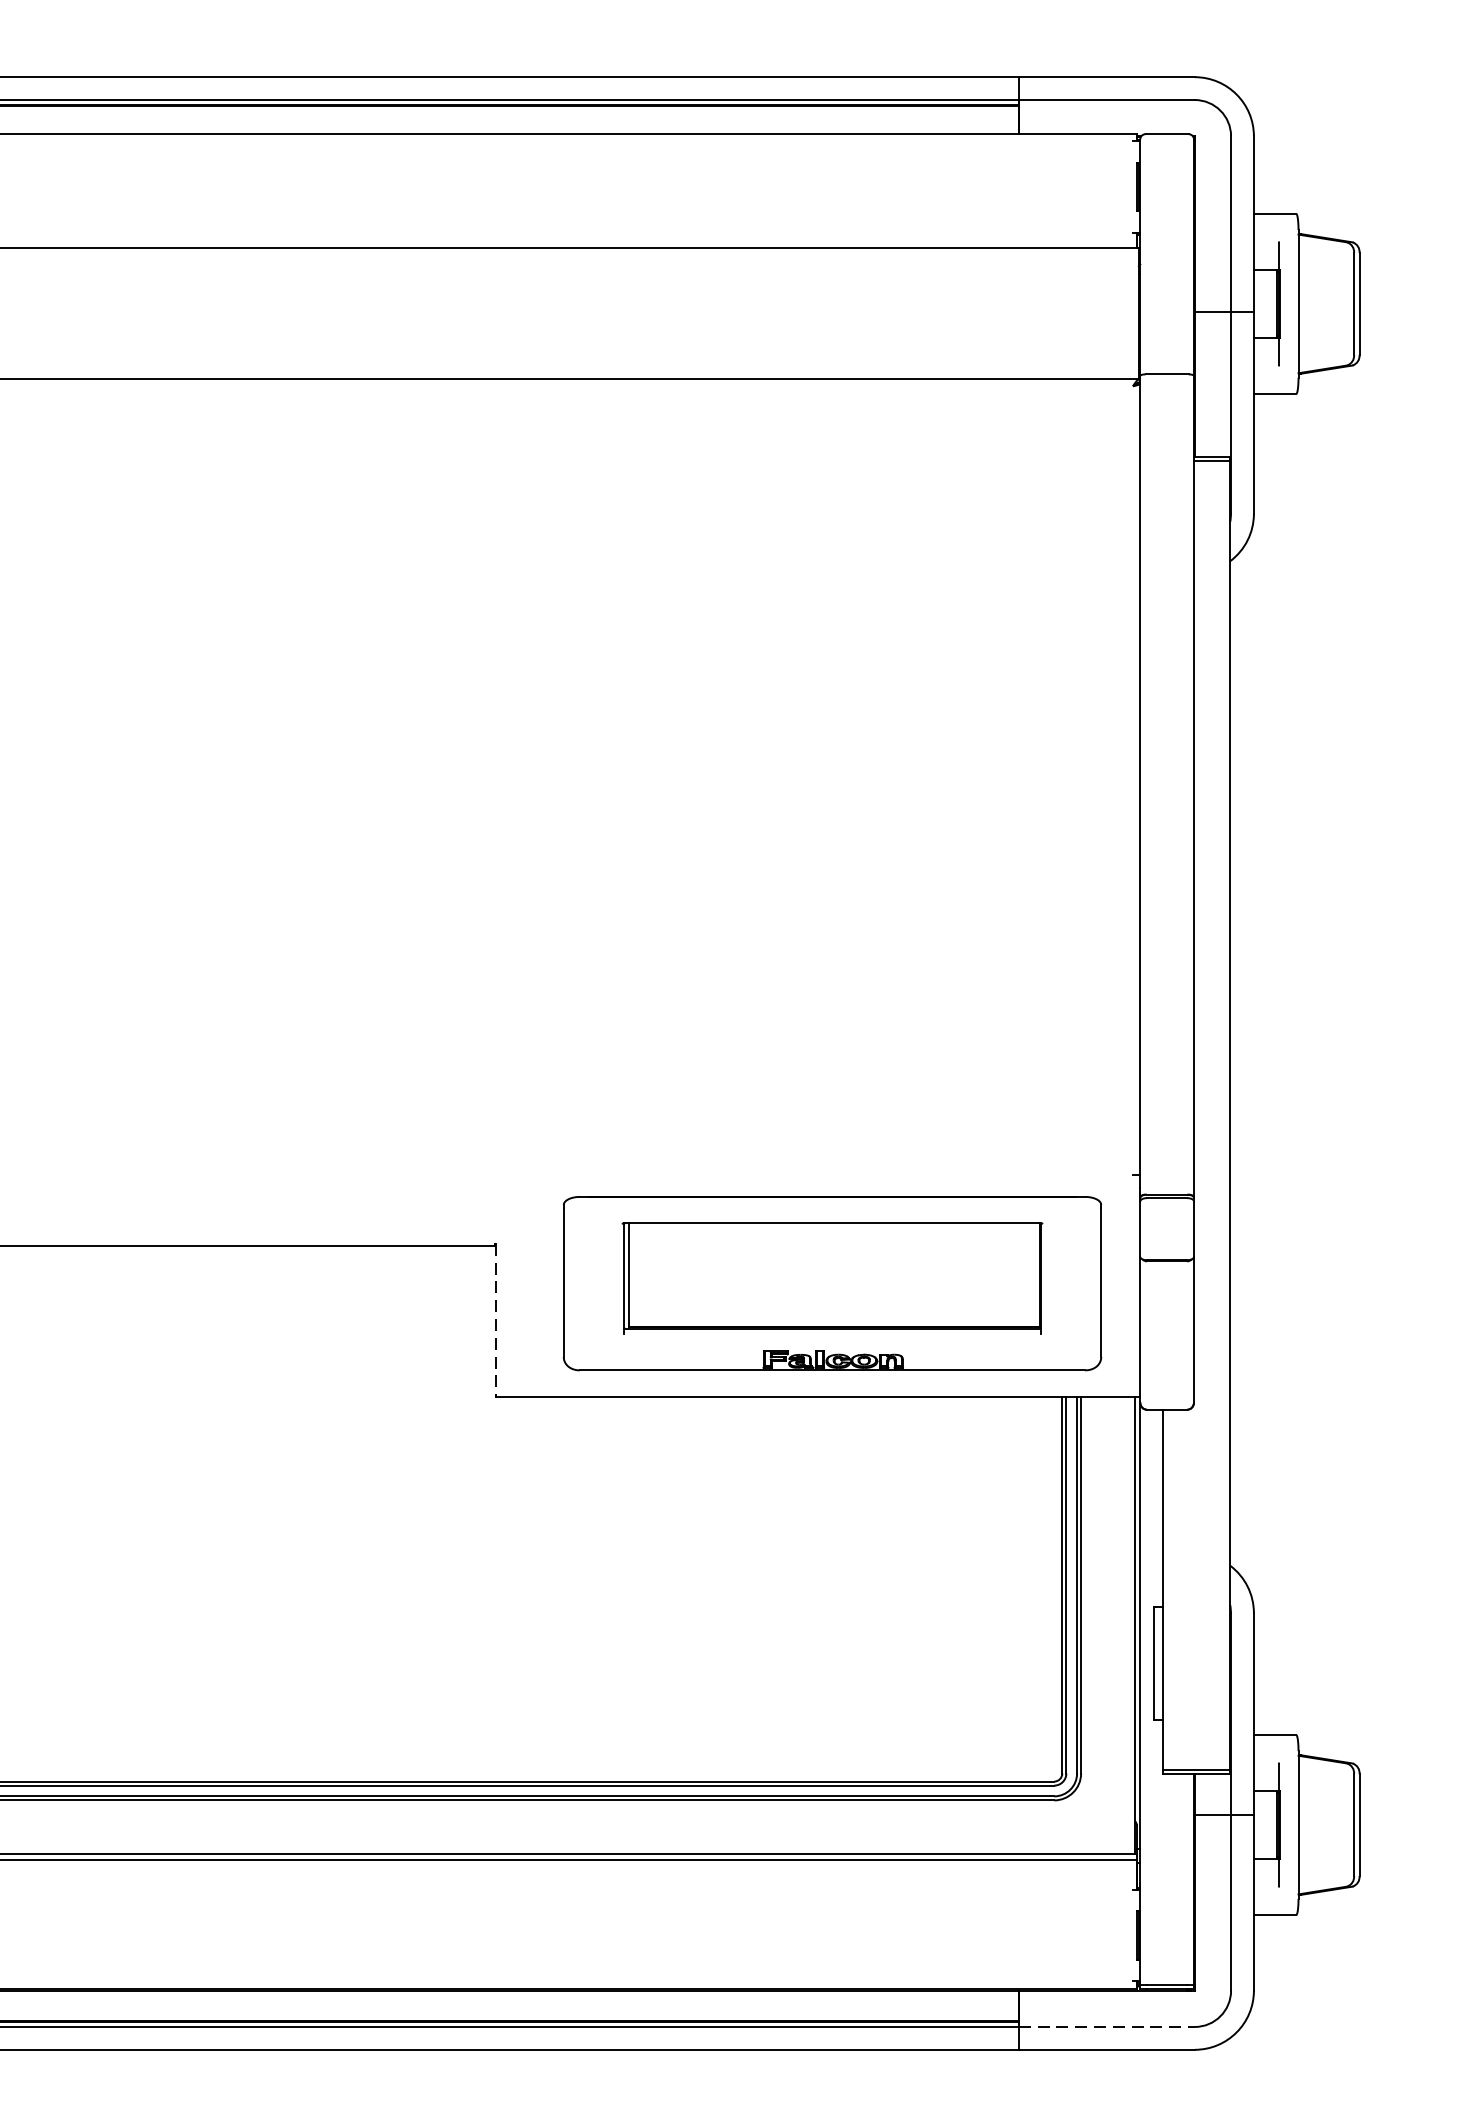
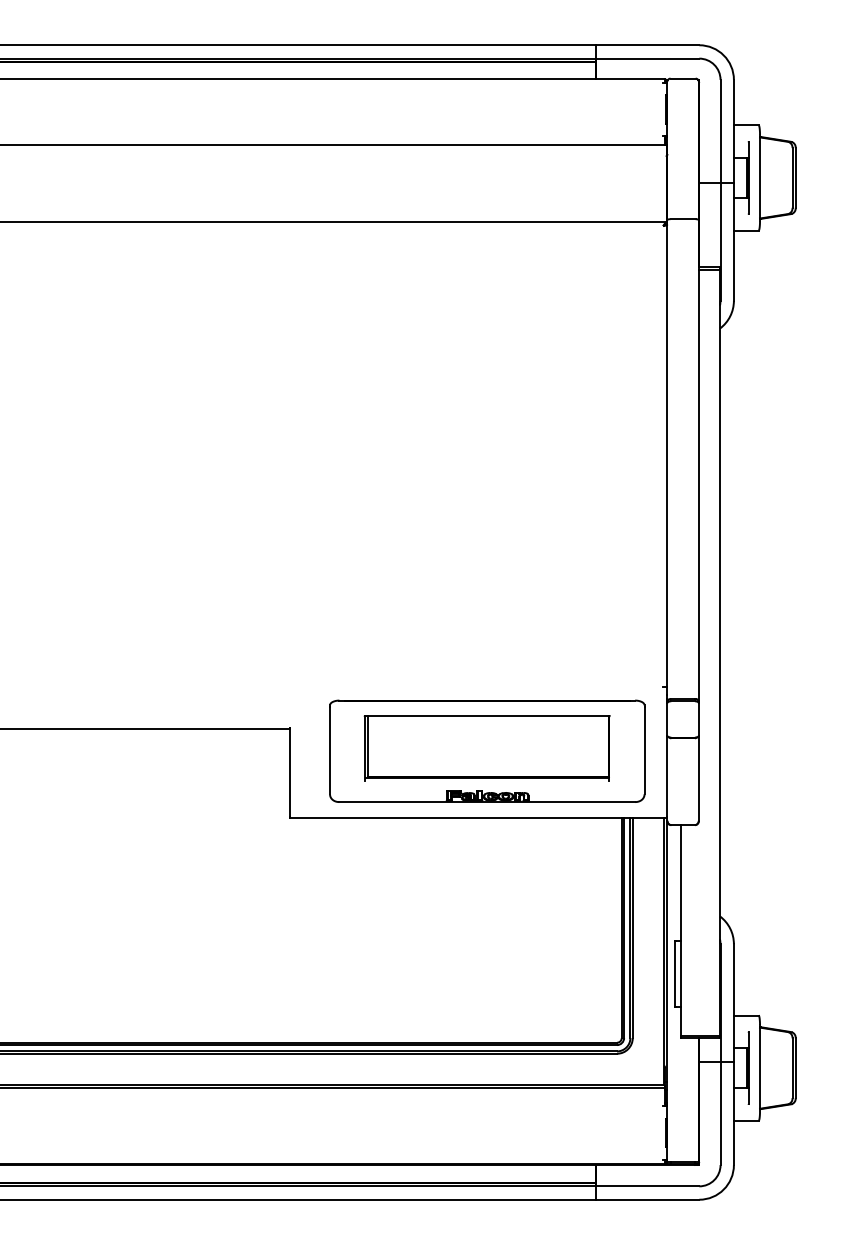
line: (496, 1321) -> (290, 773), dashed -> solid
line: (1106, 2027) -> (647, 1186), dashed -> solid

